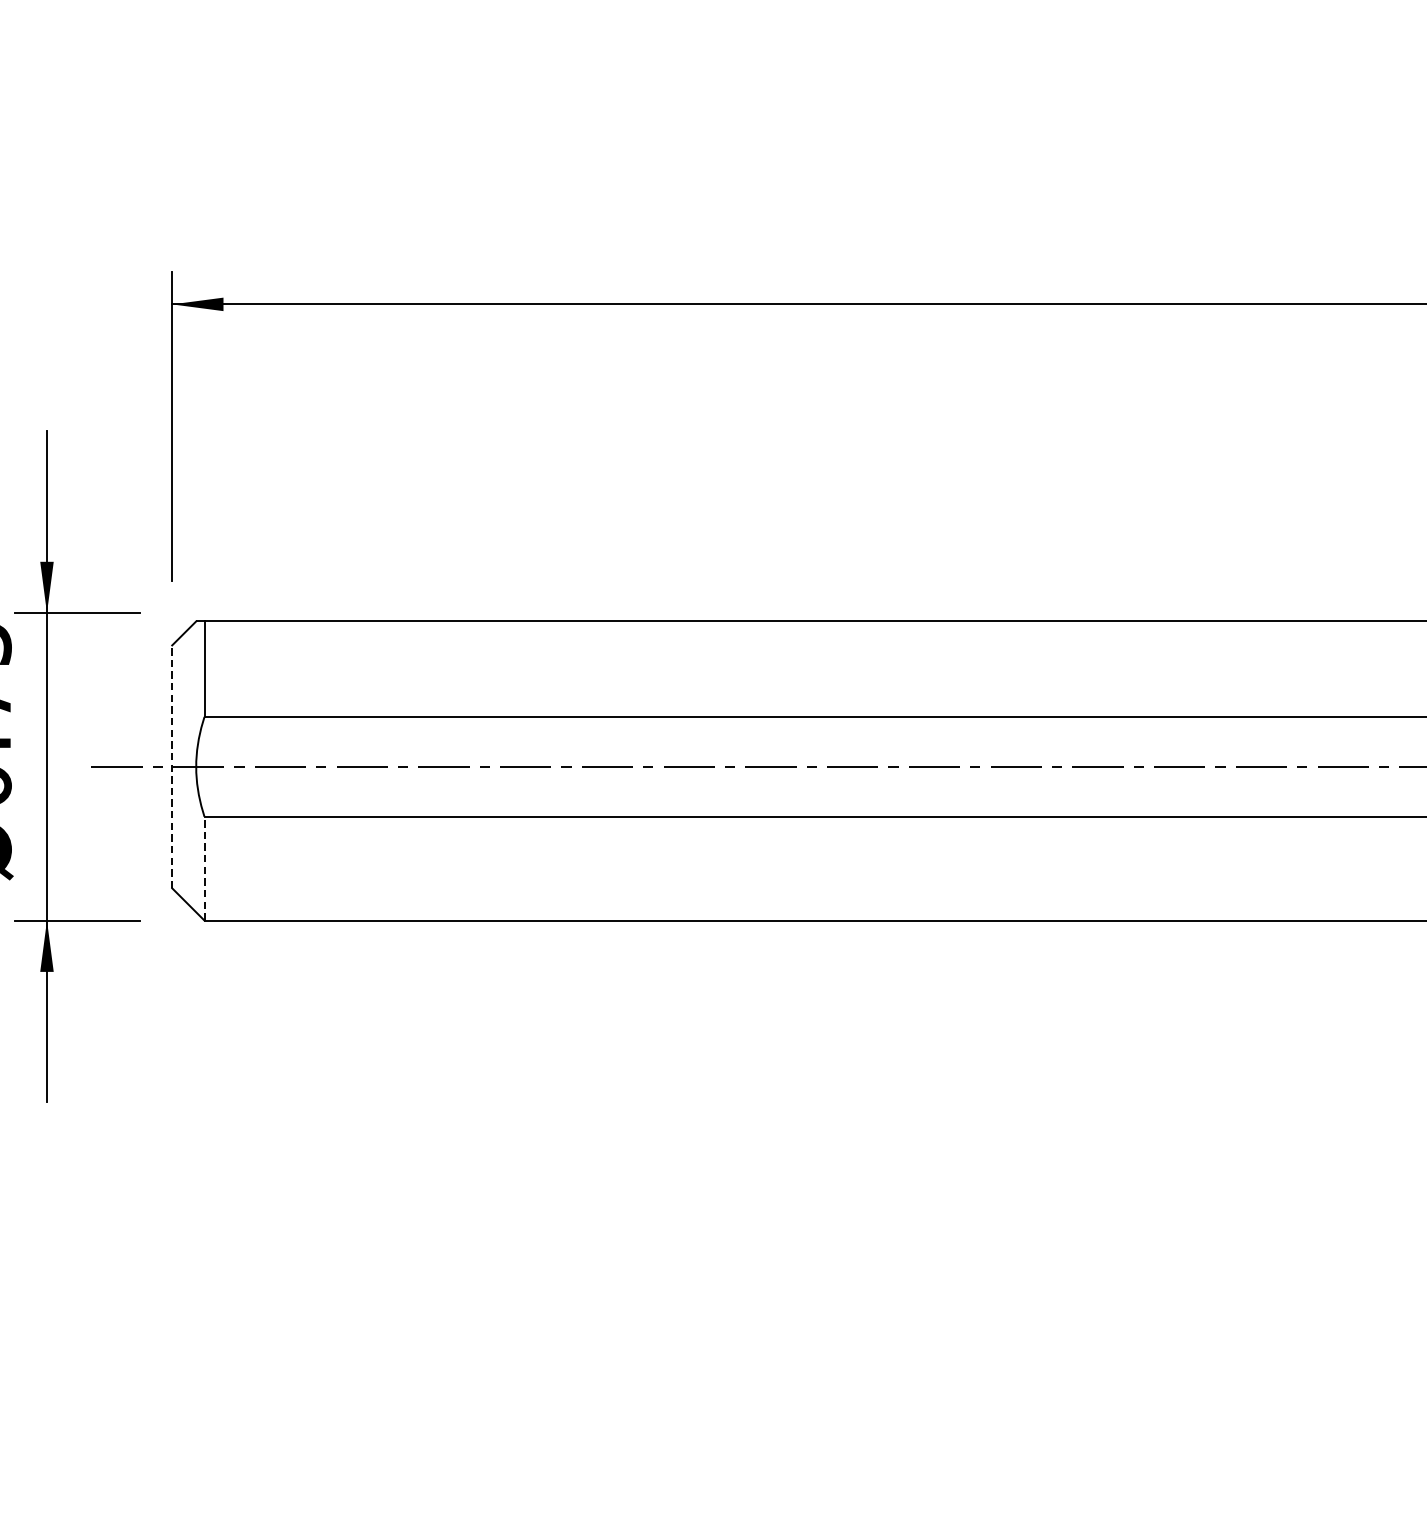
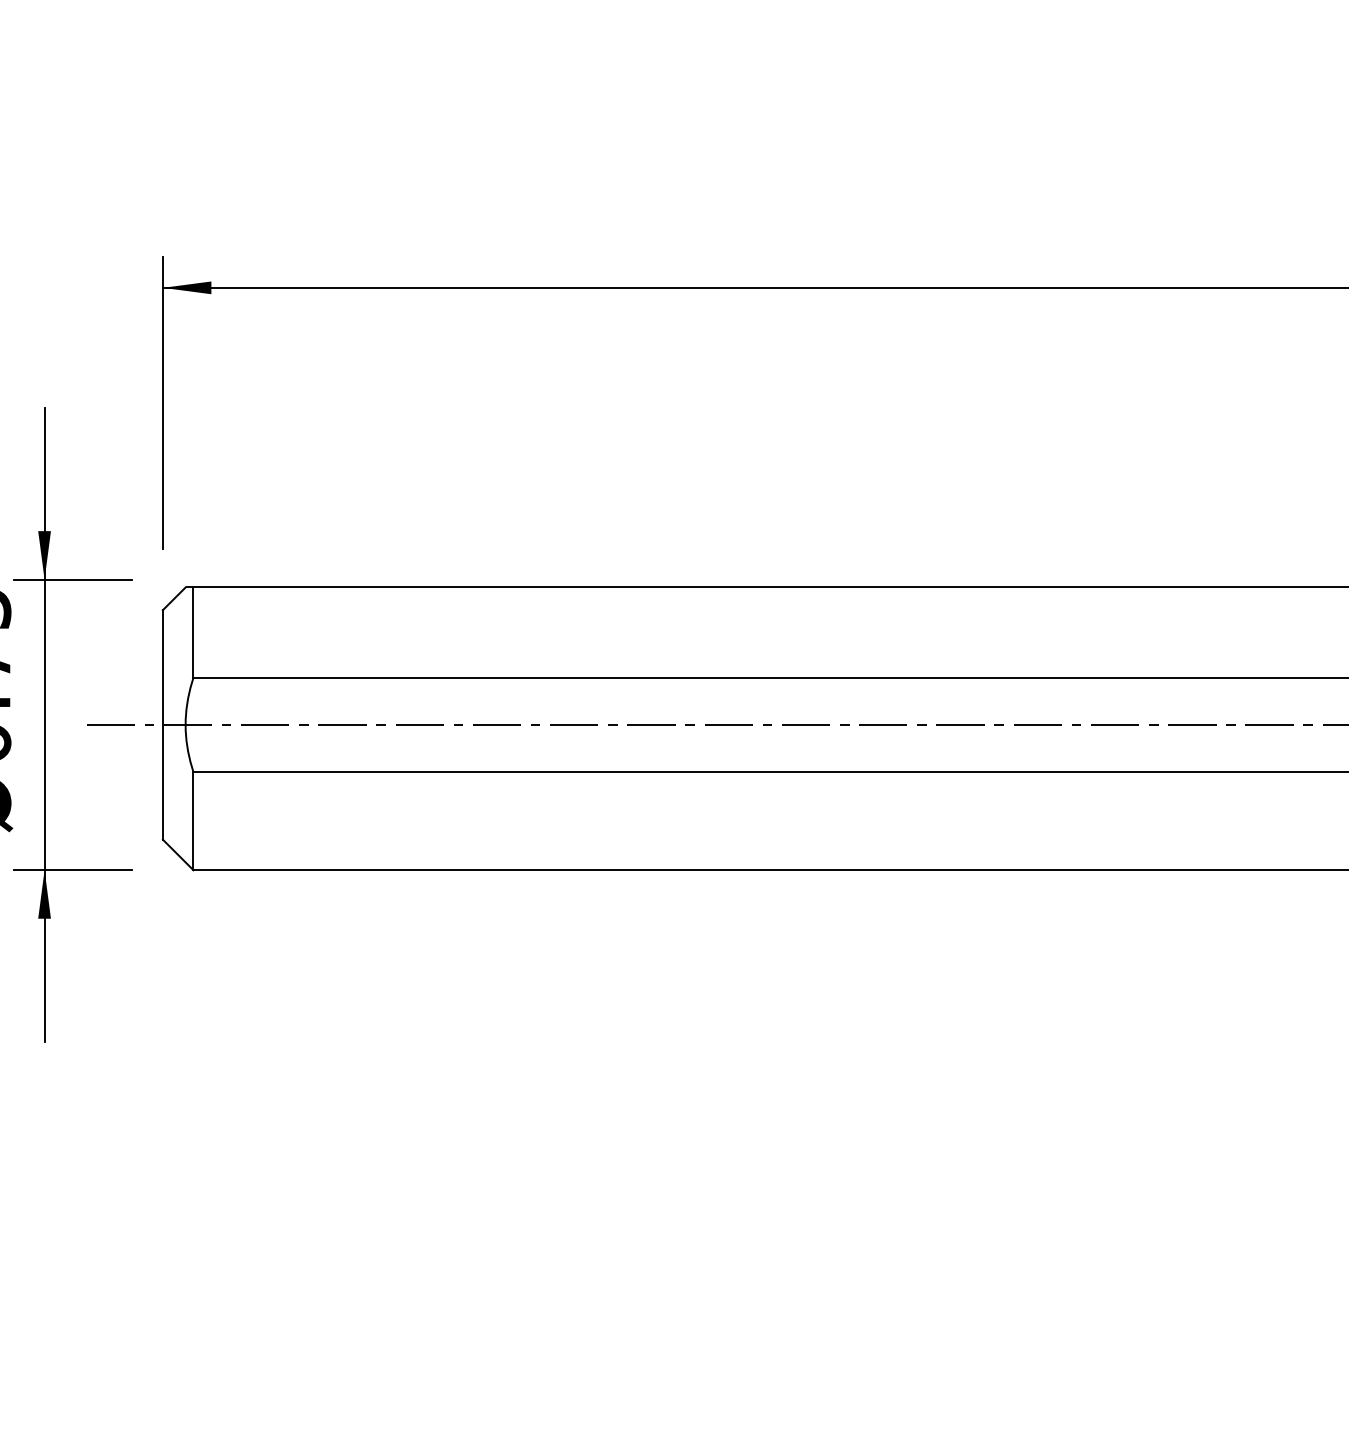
line: (171, 766) -> (162, 724), dashed -> solid
line: (204, 867) -> (193, 820), dashed -> solid

